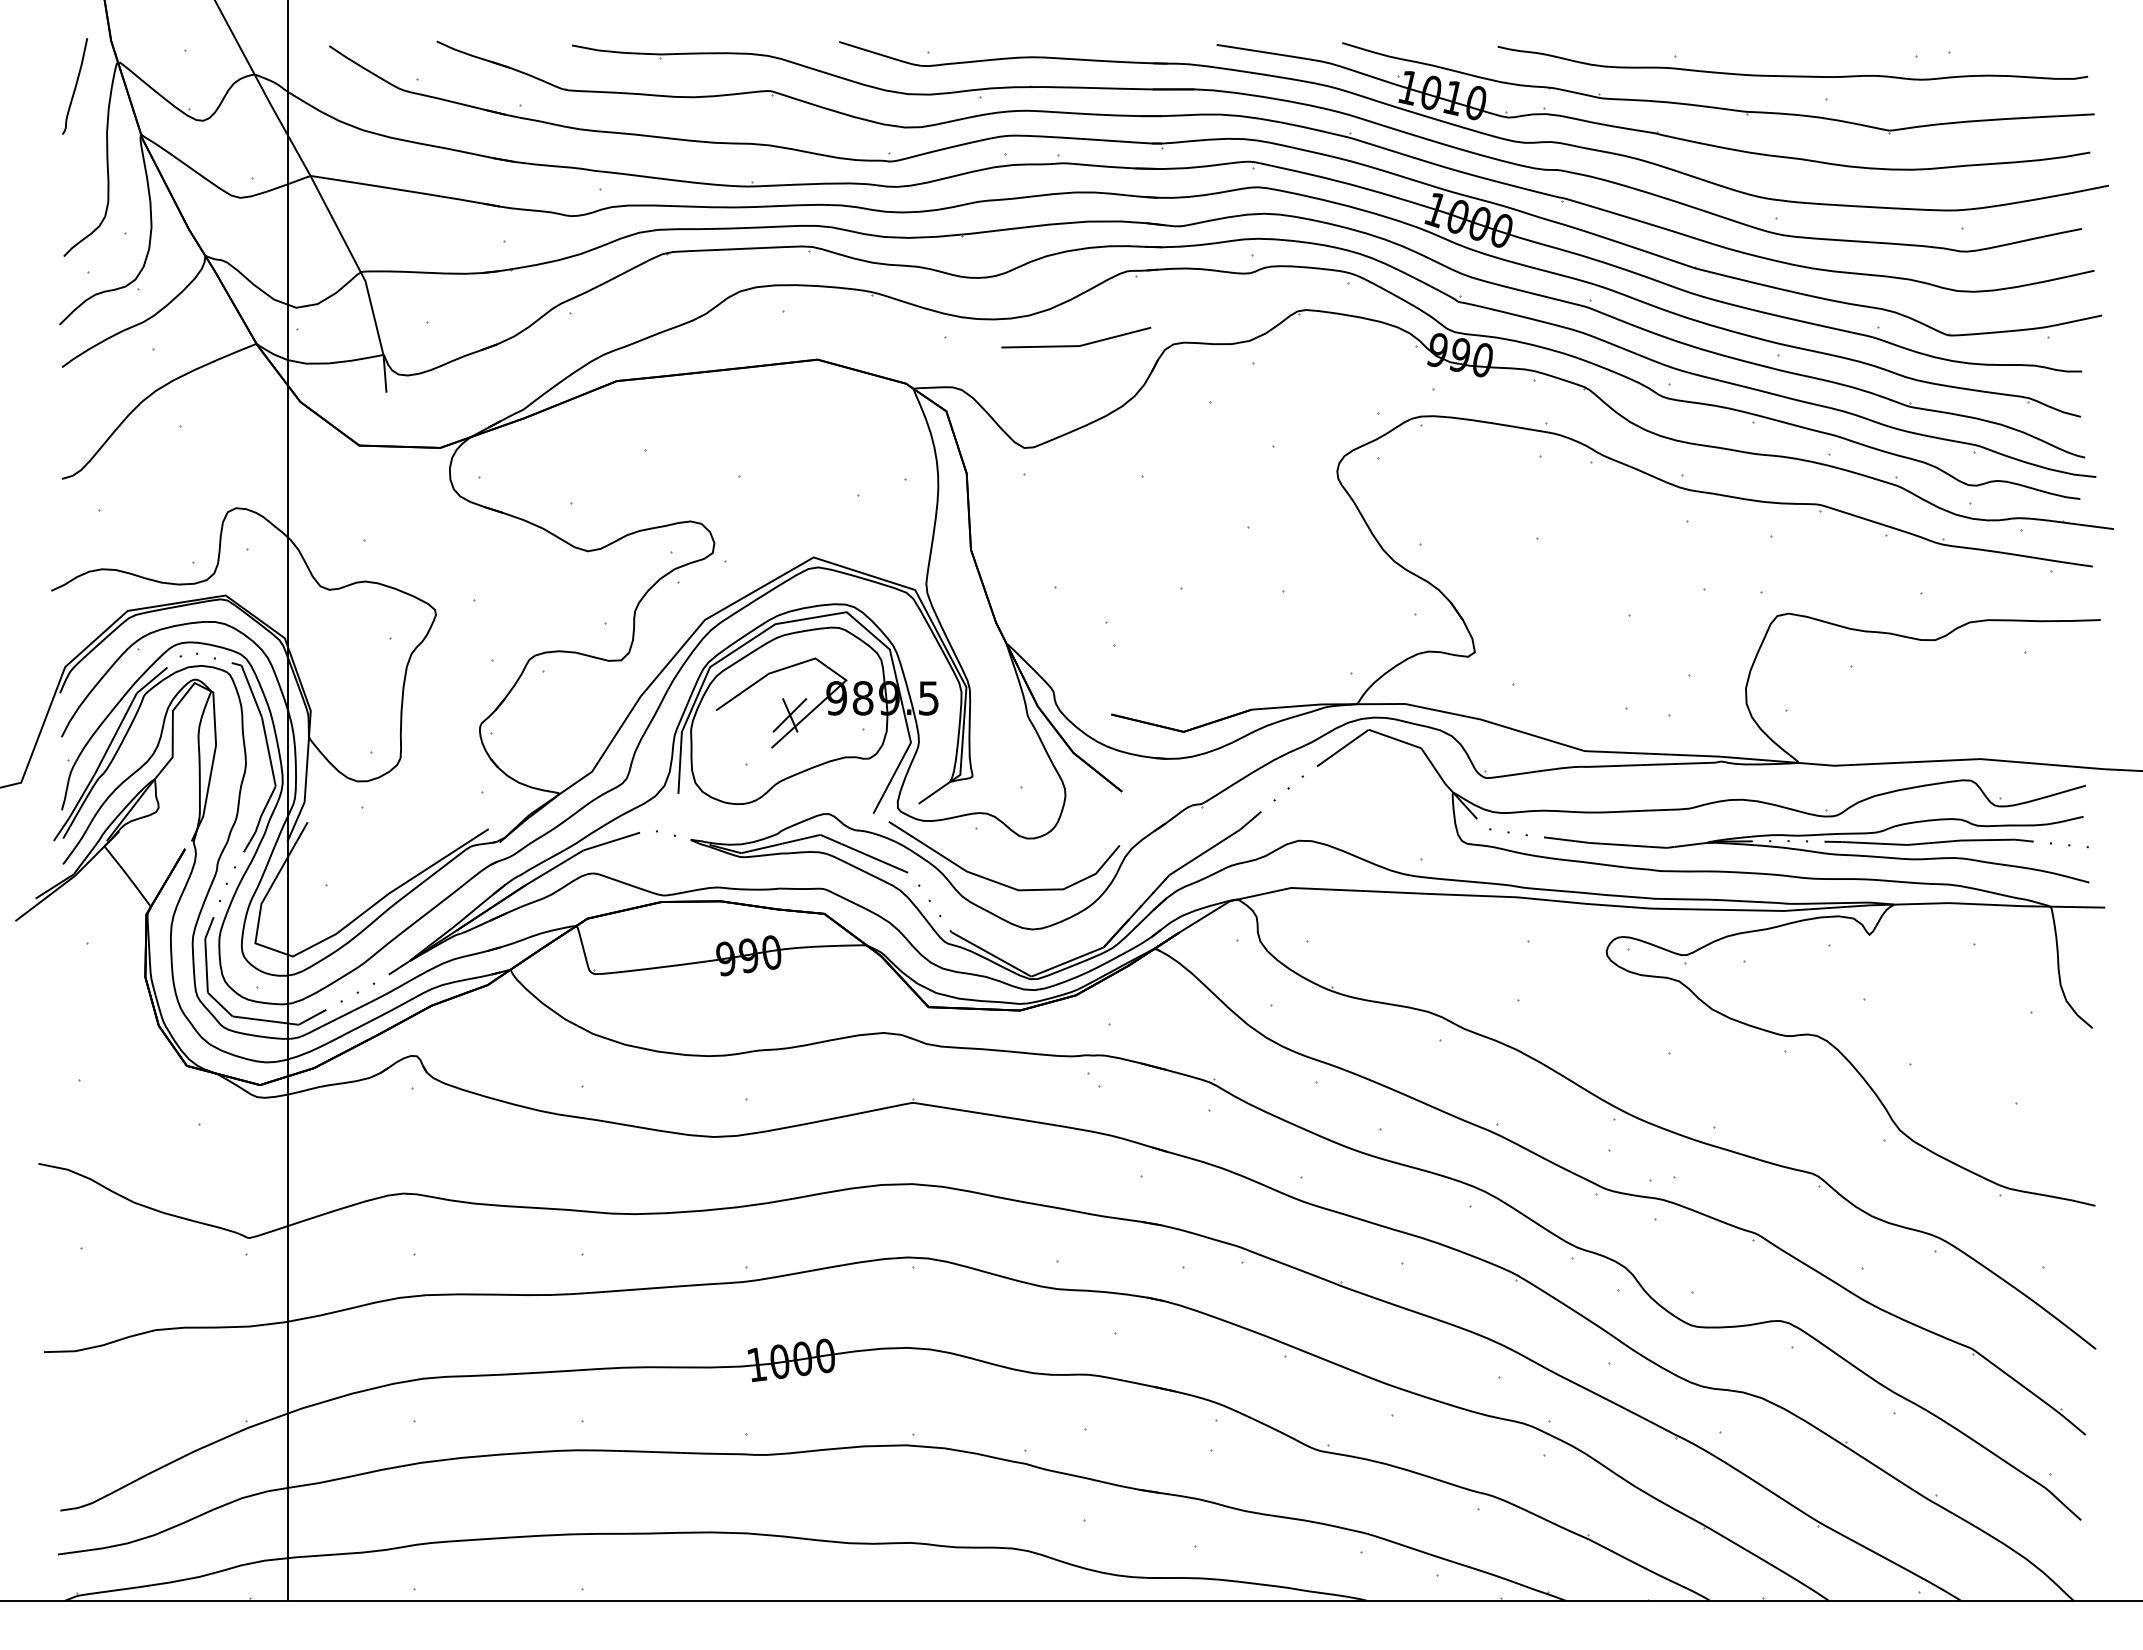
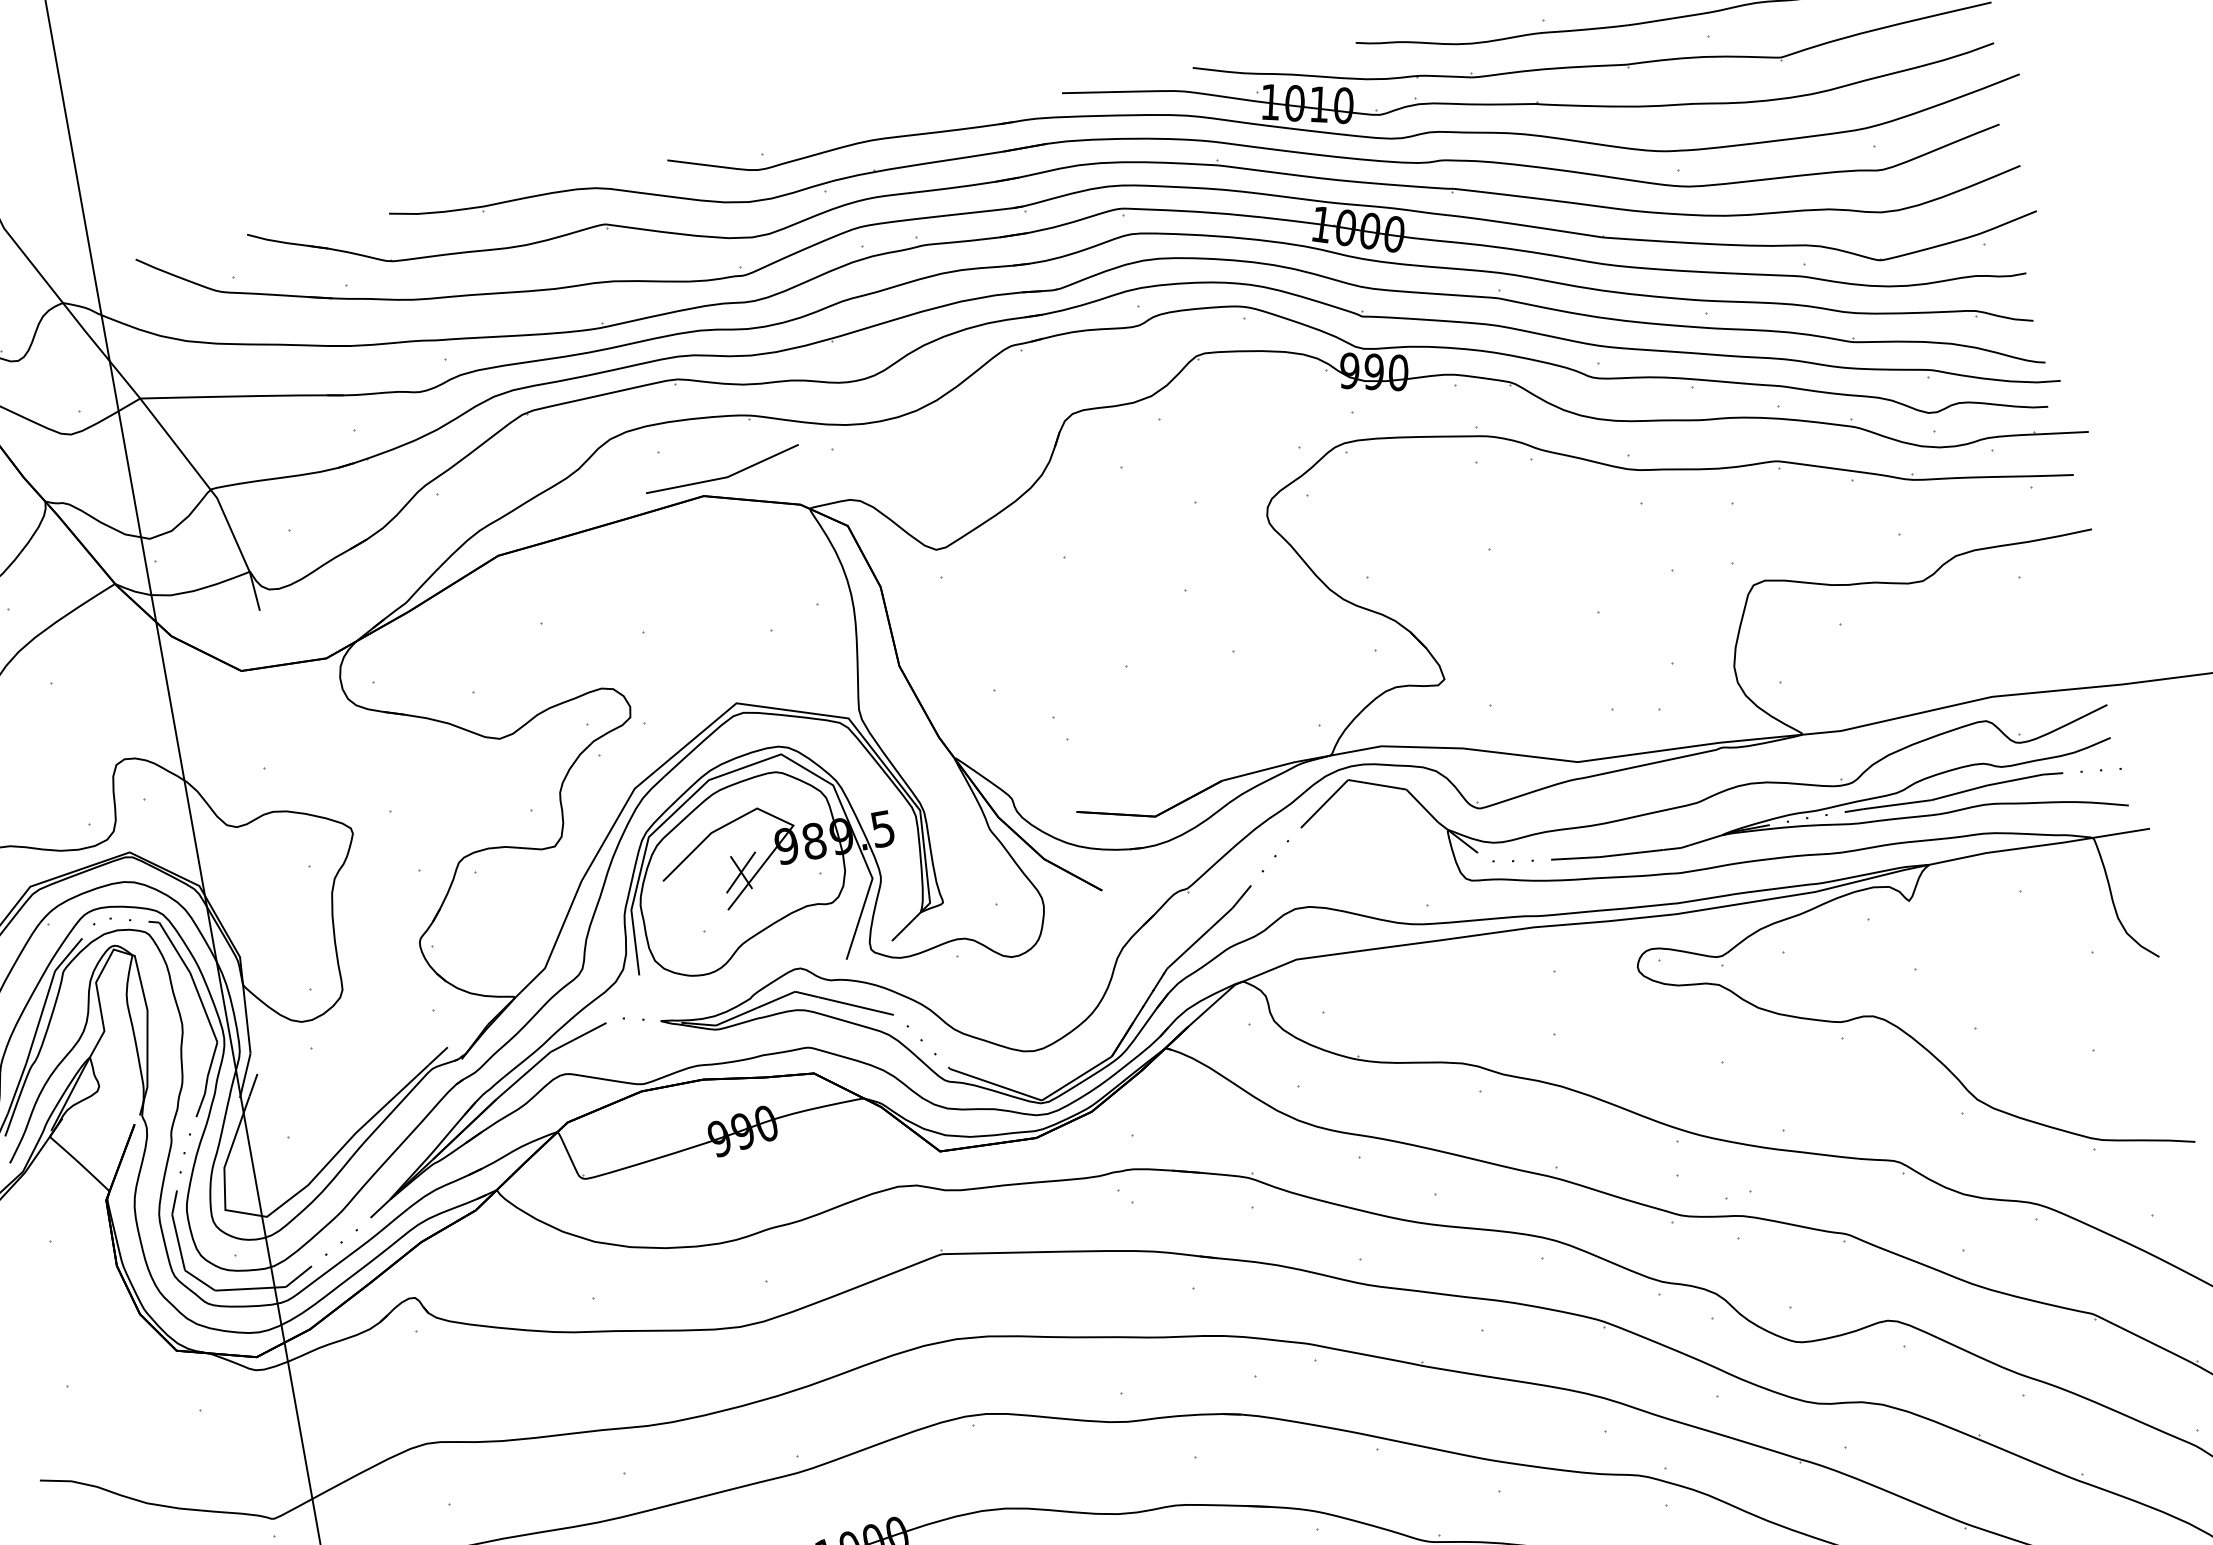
line: (1076, 345) -> (724, 477), moved
part: (992, 879) -> (983, 1006), removed

